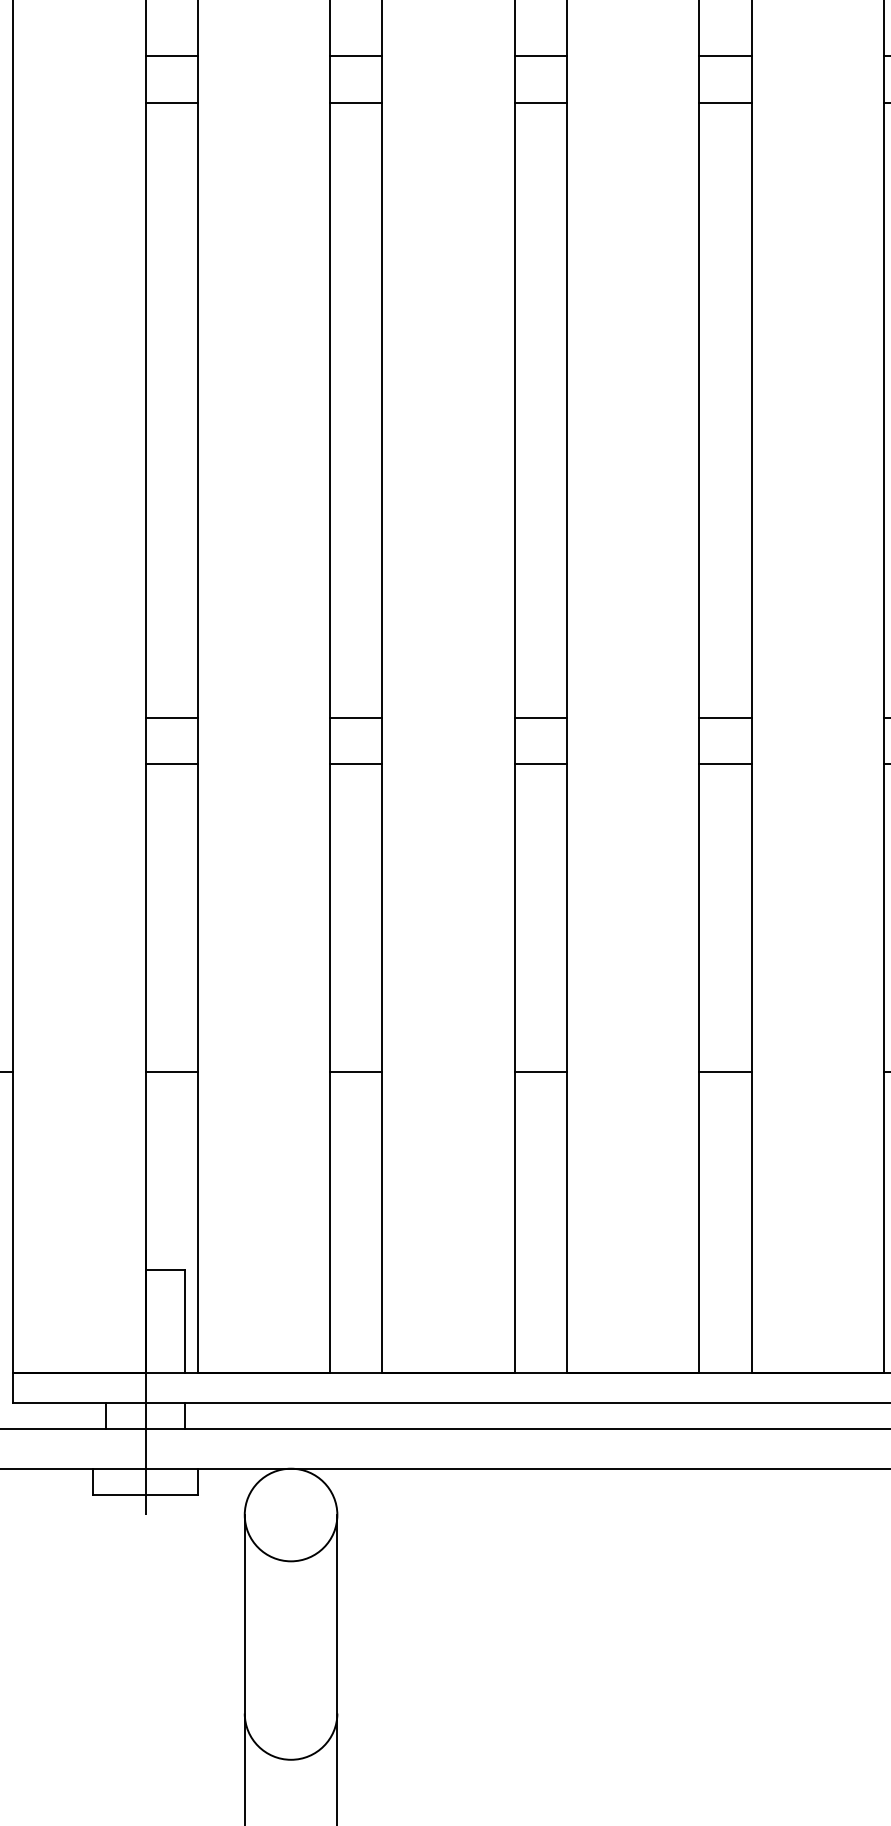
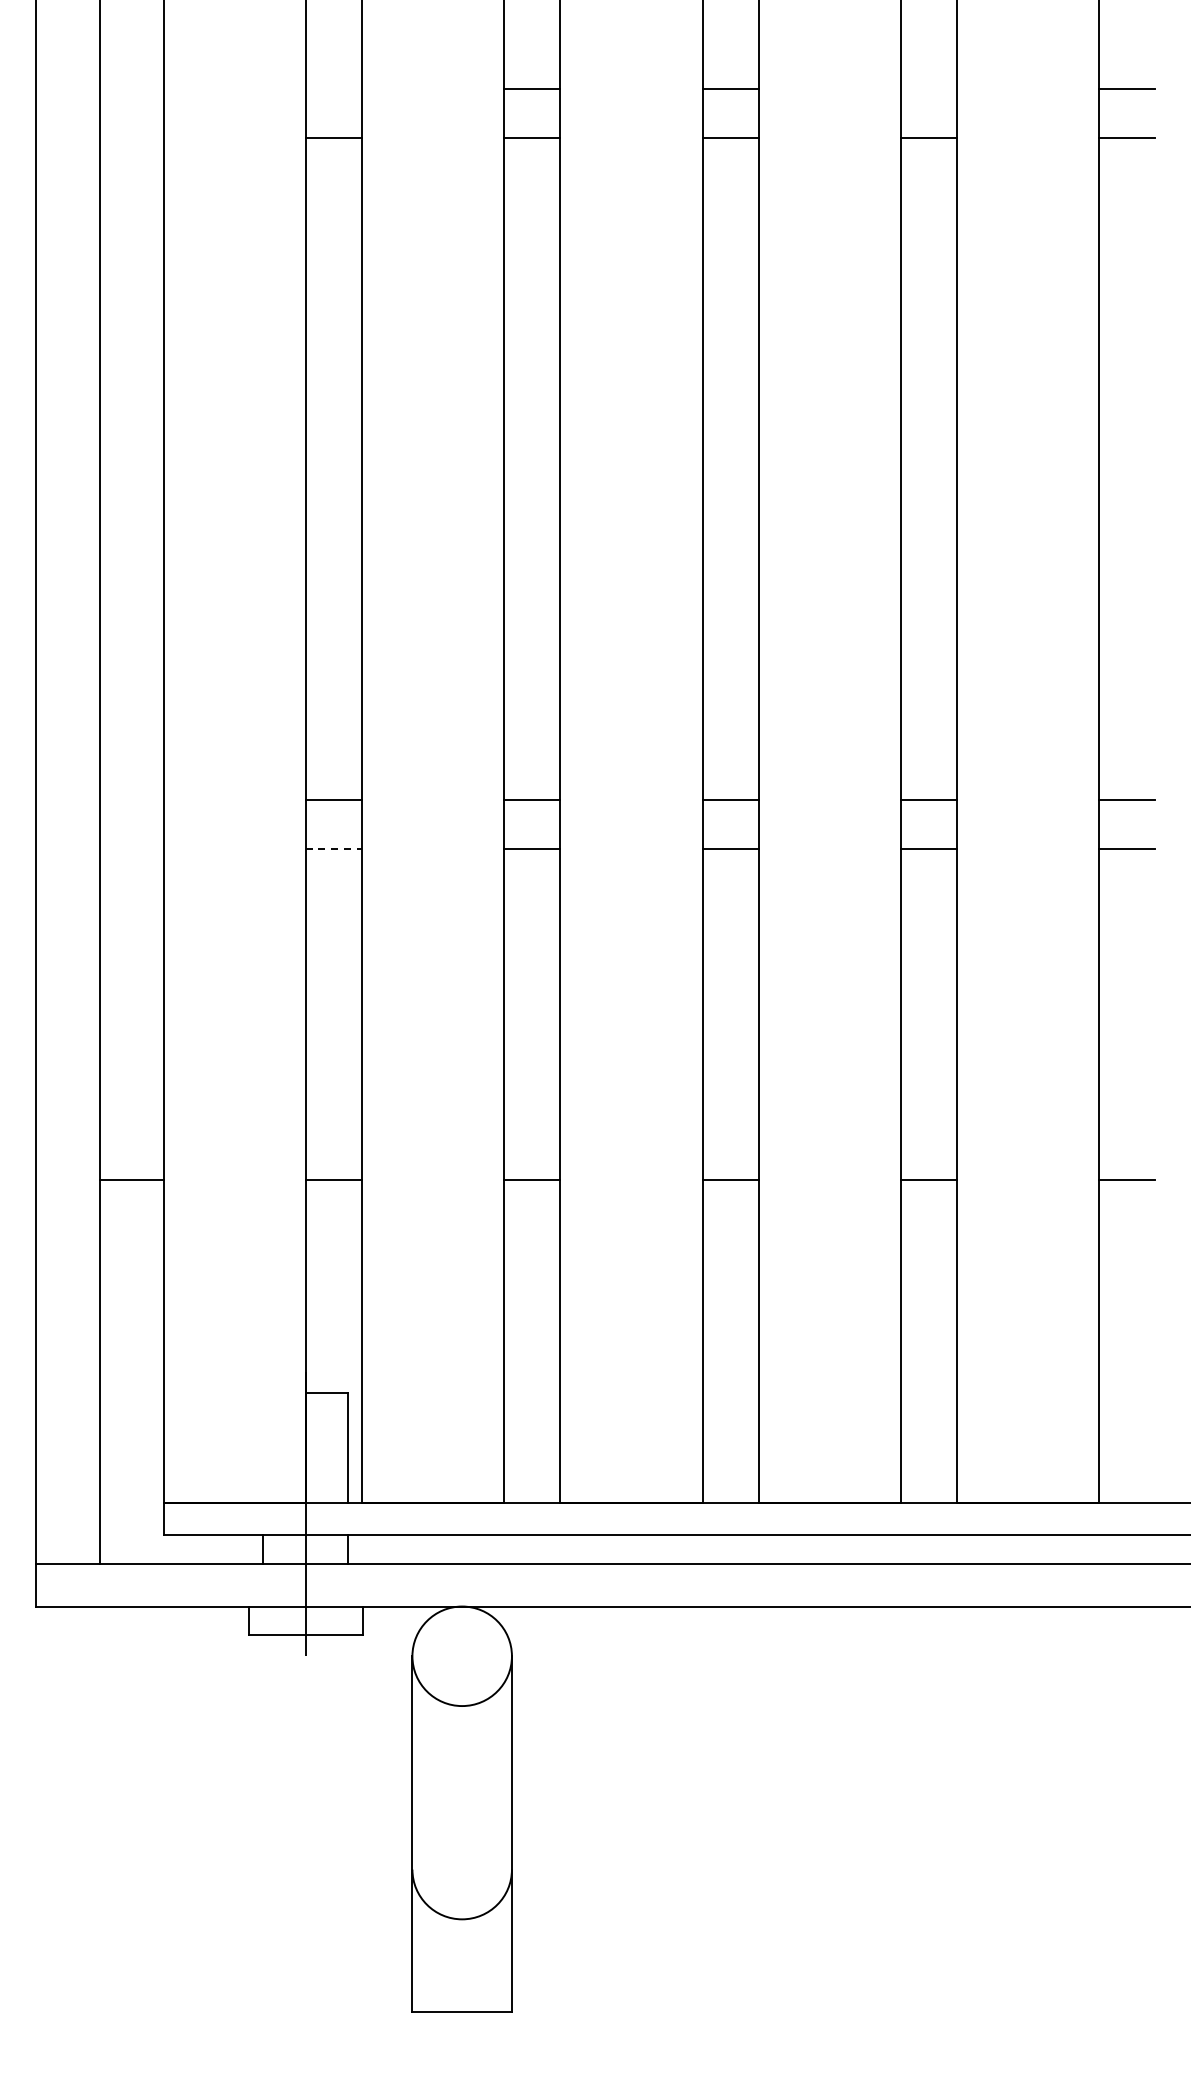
line: (171, 56) -> (333, 88), removed
line: (724, 56) -> (928, 88), removed
line: (172, 764) -> (334, 849), solid -> dashed

